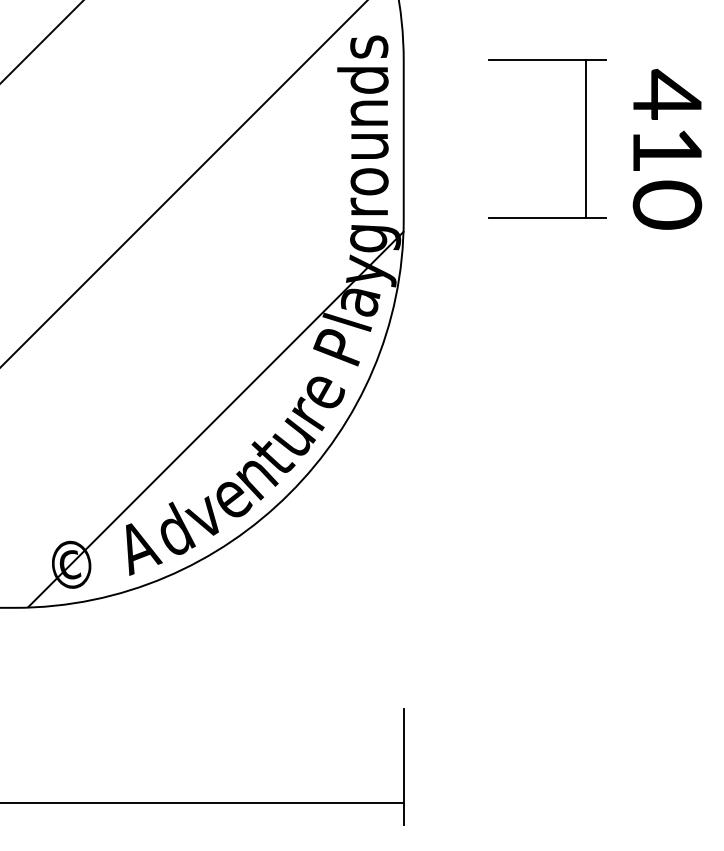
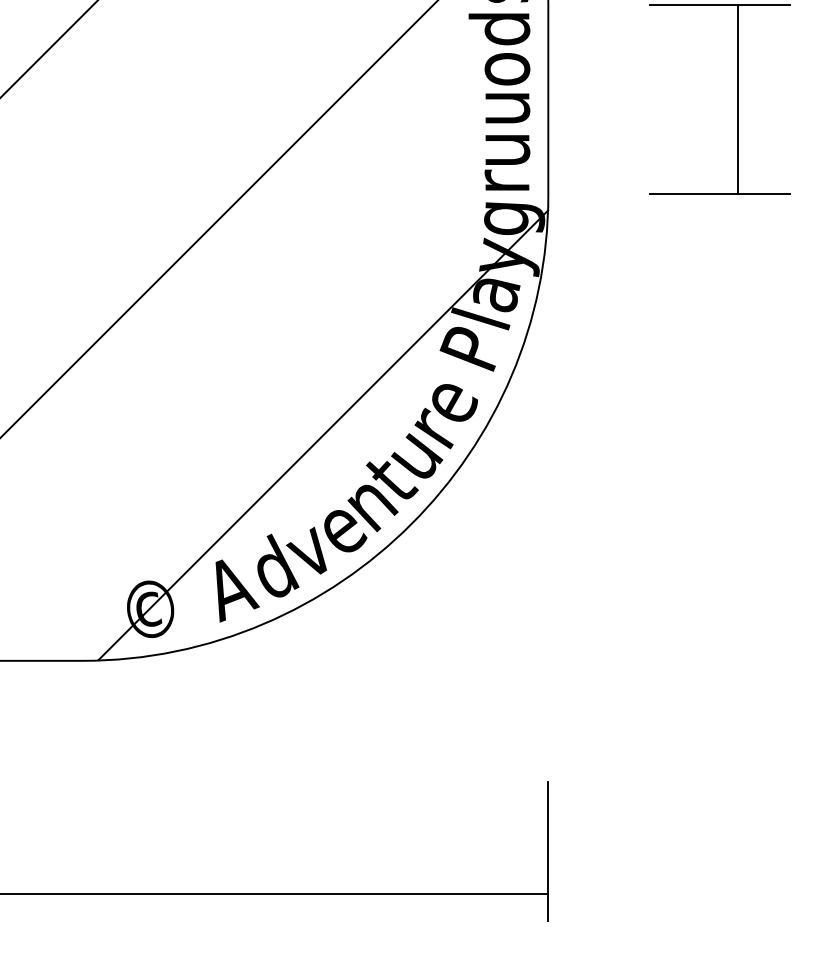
text: (369, 113) -> (507, 68), n -> o
line: (586, 139) -> (738, 99), moved
text: (369, 181) -> (507, 150), o -> u

